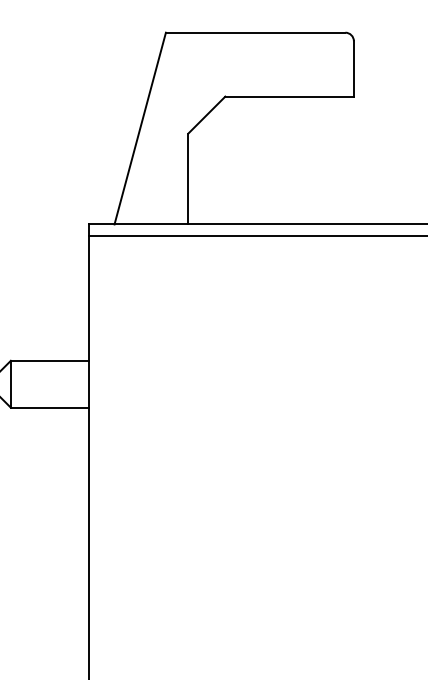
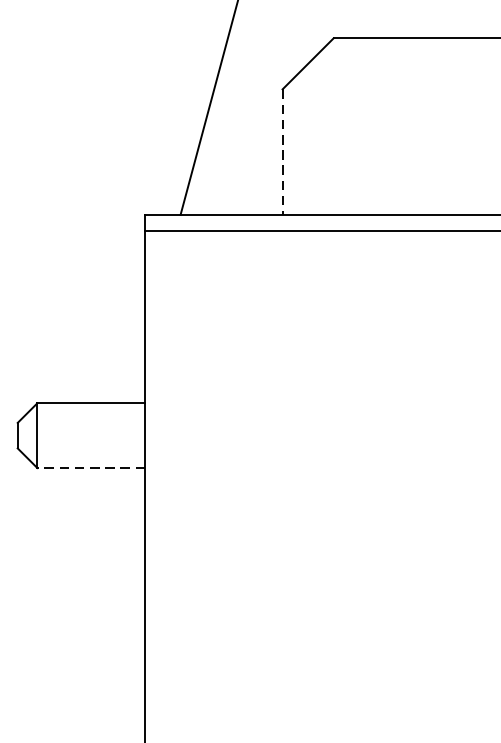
line: (188, 179) -> (282, 152), solid -> dashed
line: (49, 407) -> (90, 467), solid -> dashed

